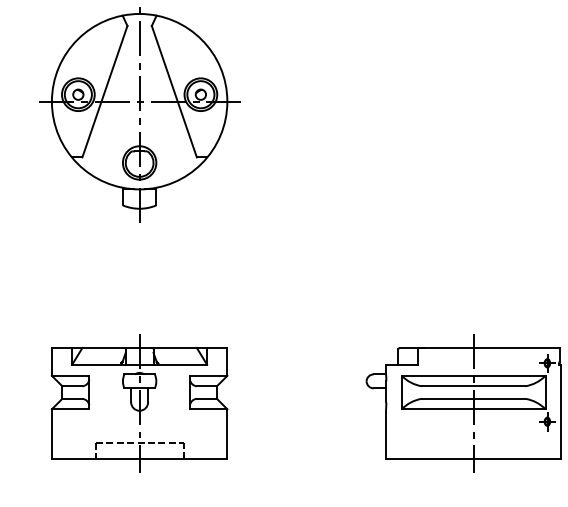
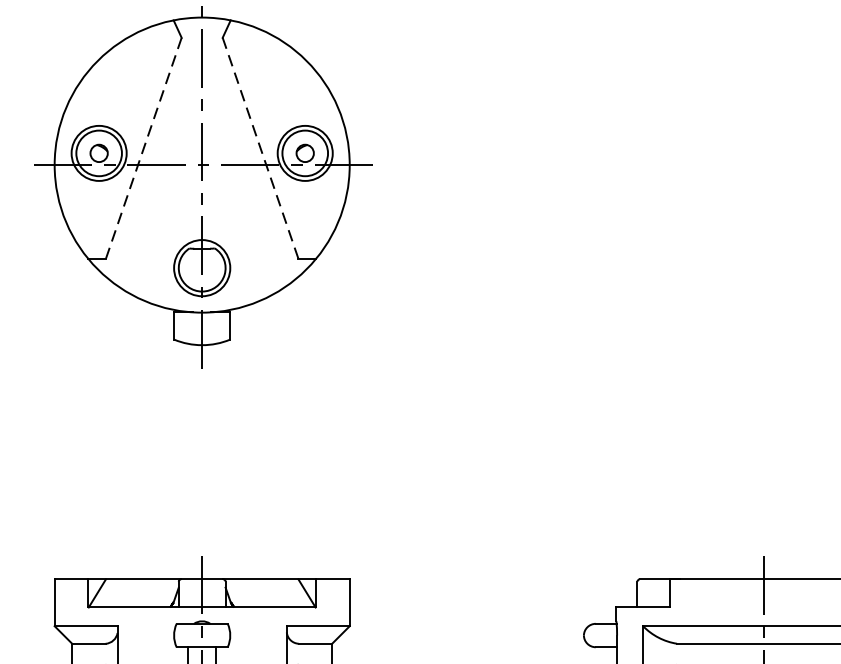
line: (174, 91) -> (260, 147), solid -> dashed
line: (104, 92) -> (143, 149), solid -> dashed

